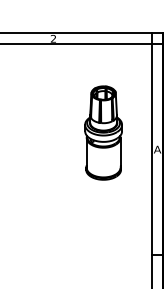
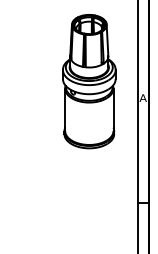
part: (103, 132) -> (89, 81), size x1.43

